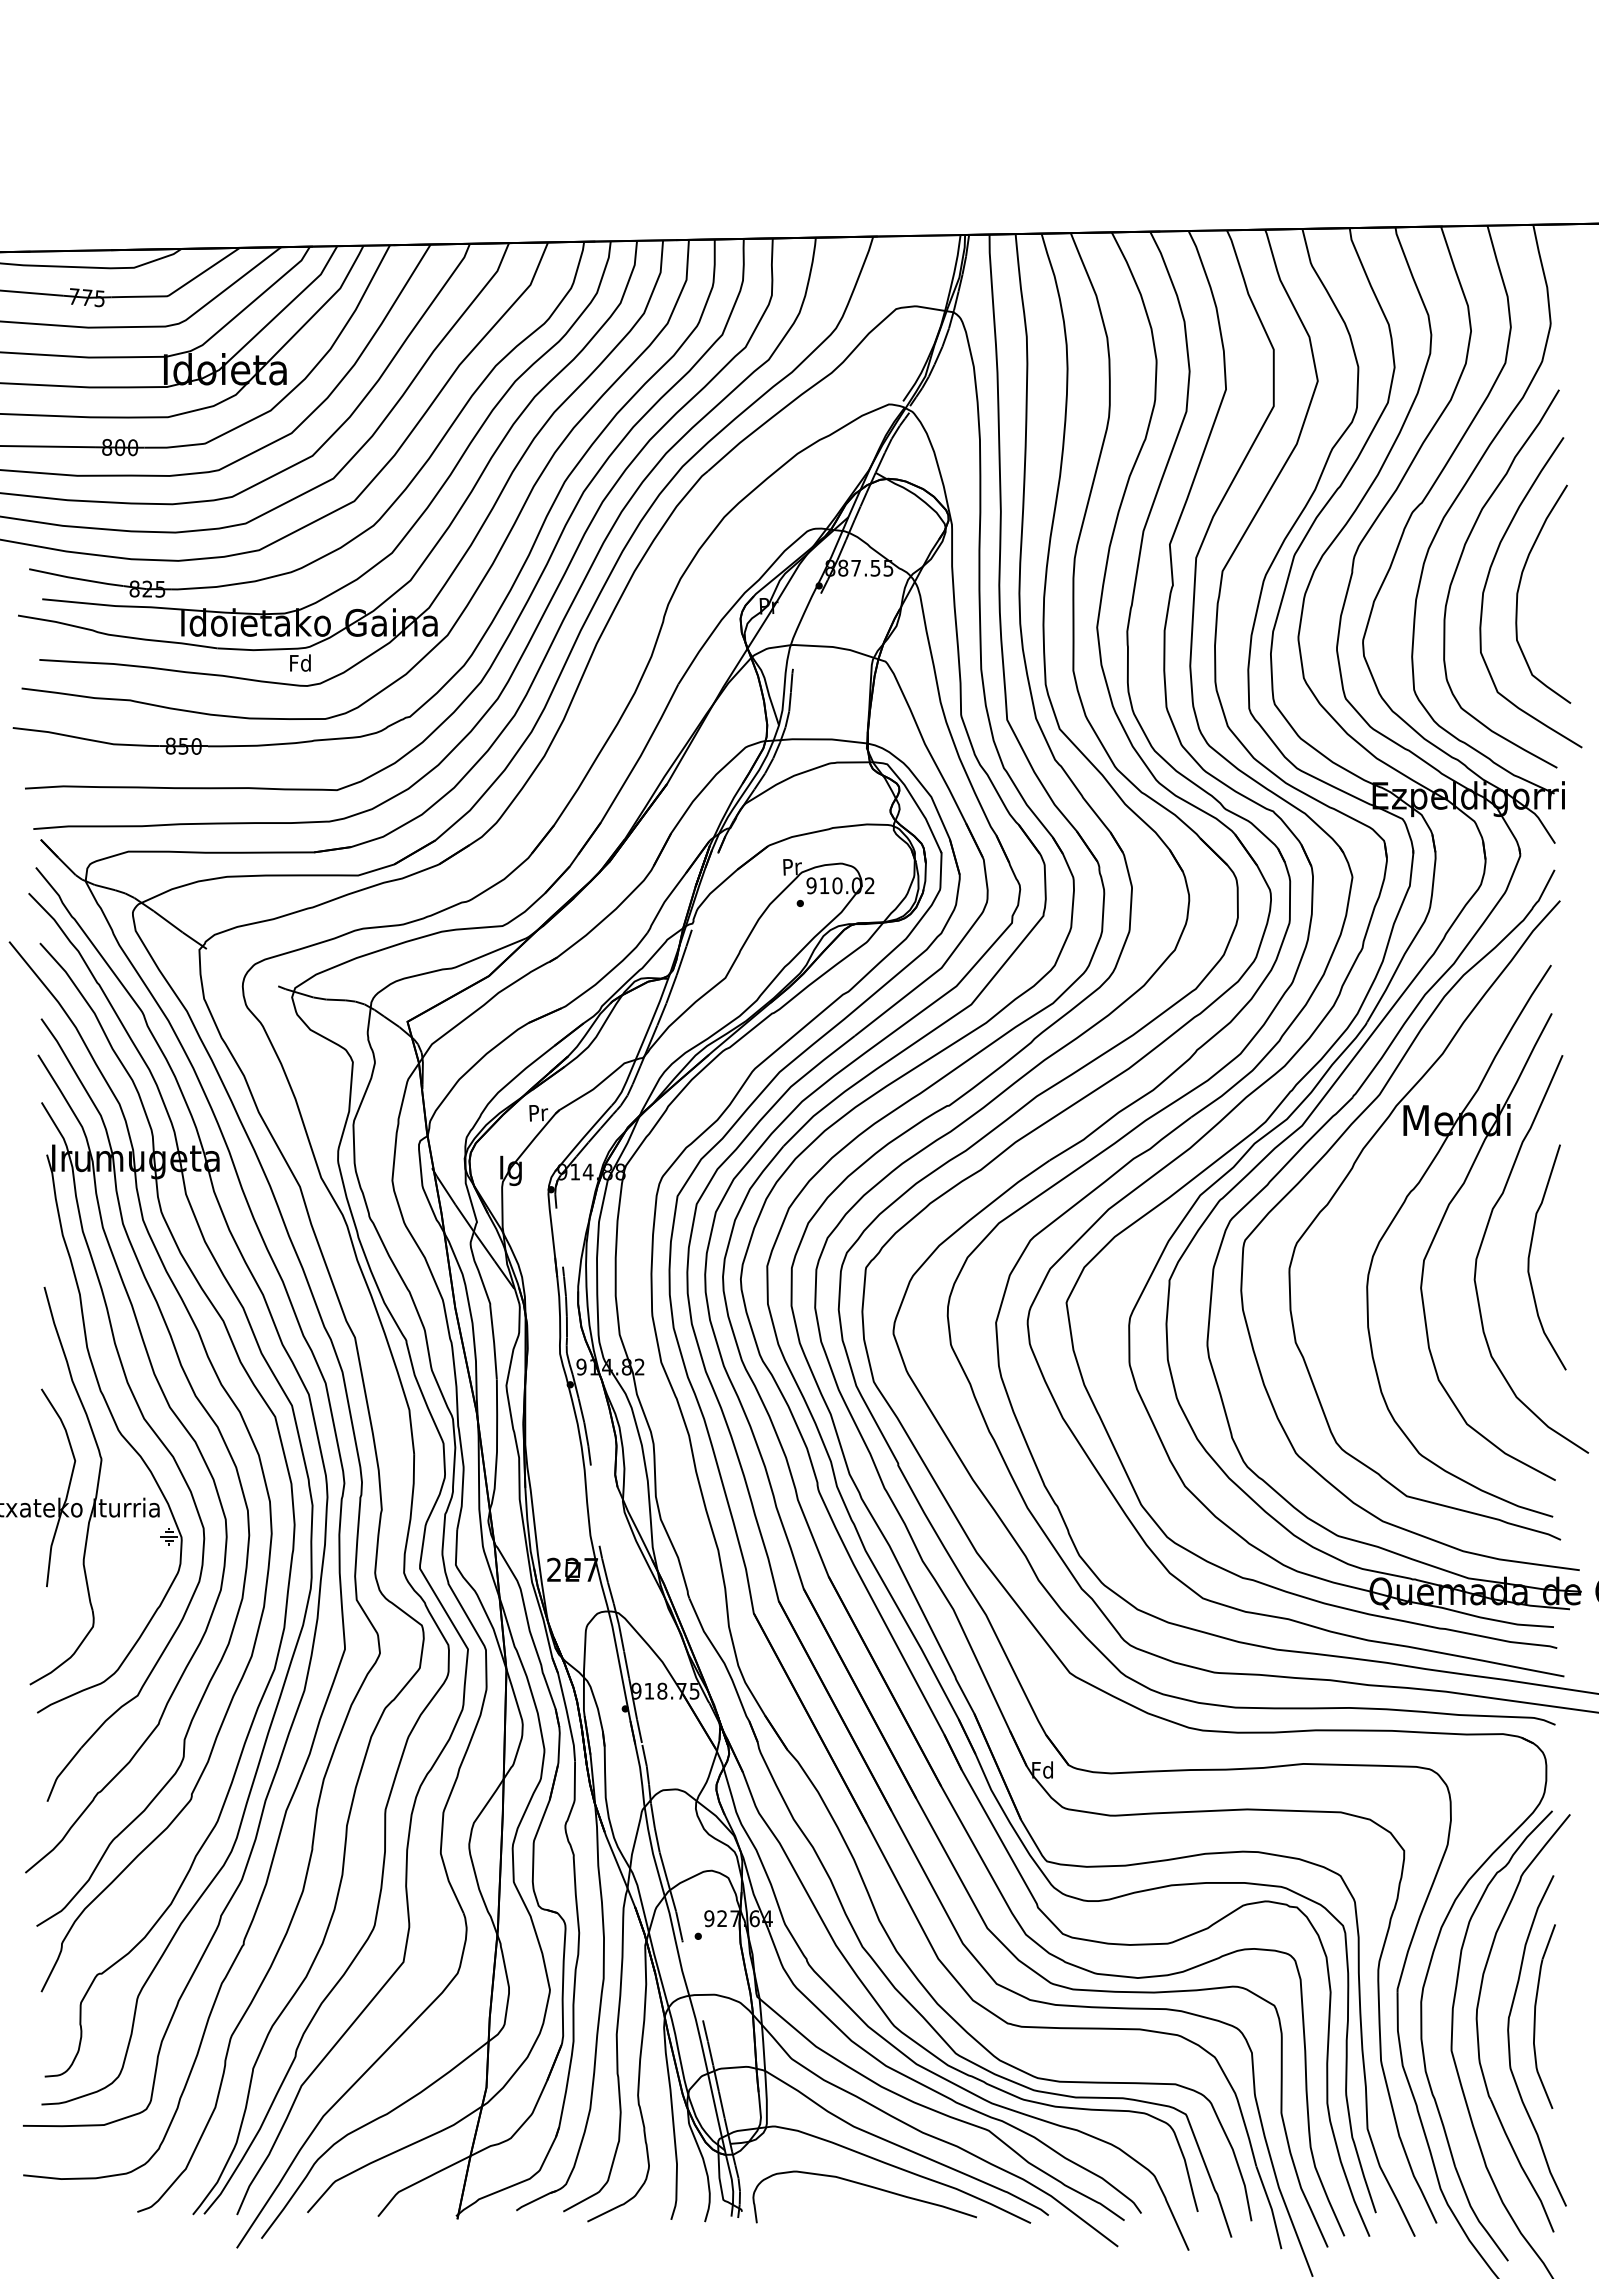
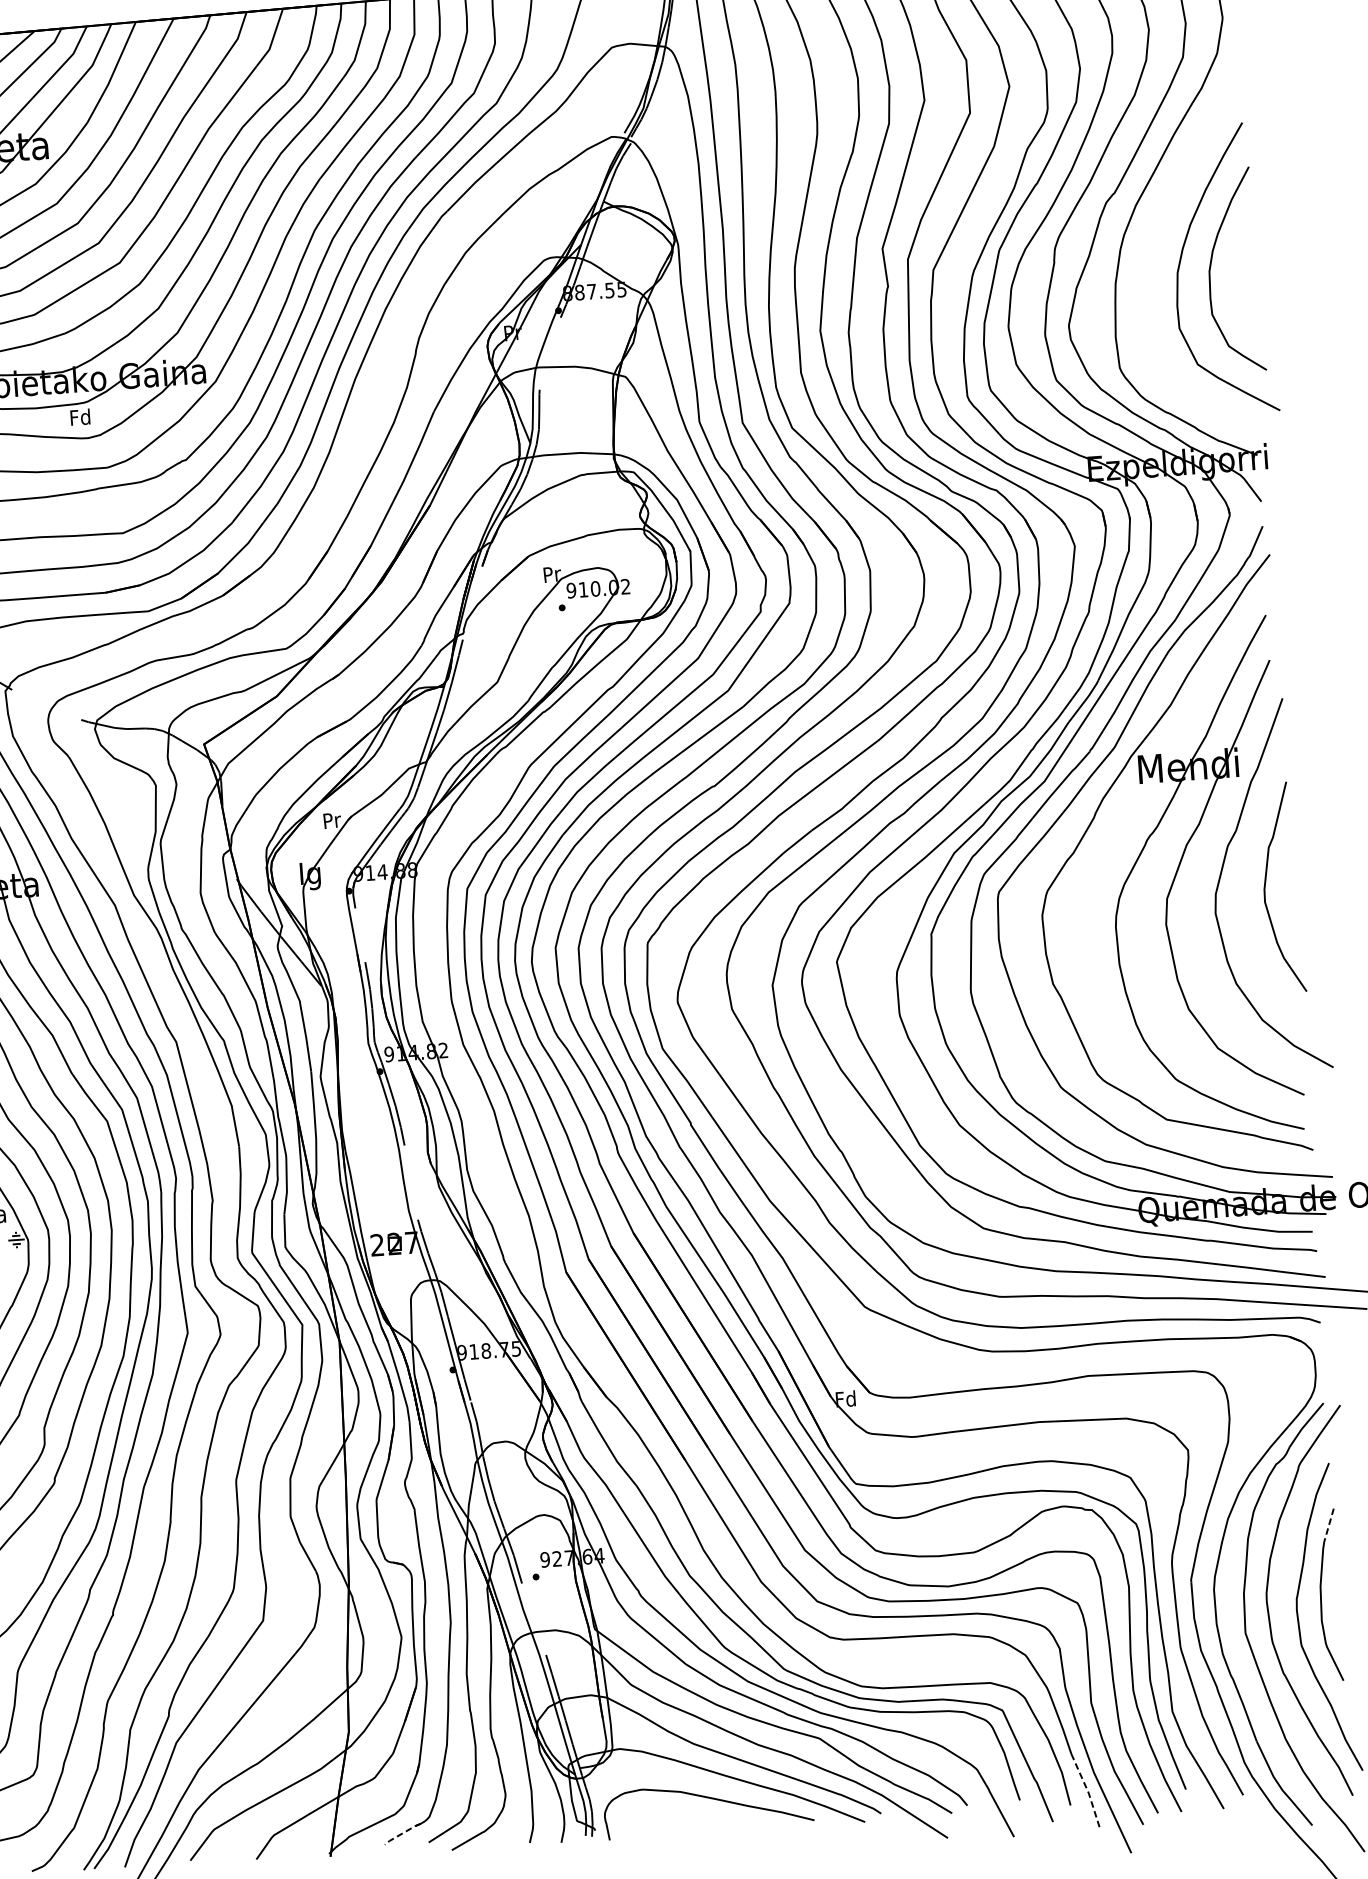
curve: (1460, 561) -> (1154, 245), removed
line: (1548, 1941) -> (1328, 1525), solid -> dashed
line: (535, 2200) -> (402, 1833), solid -> dashed
line: (1271, 2207) -> (1088, 1791), solid -> dashed

